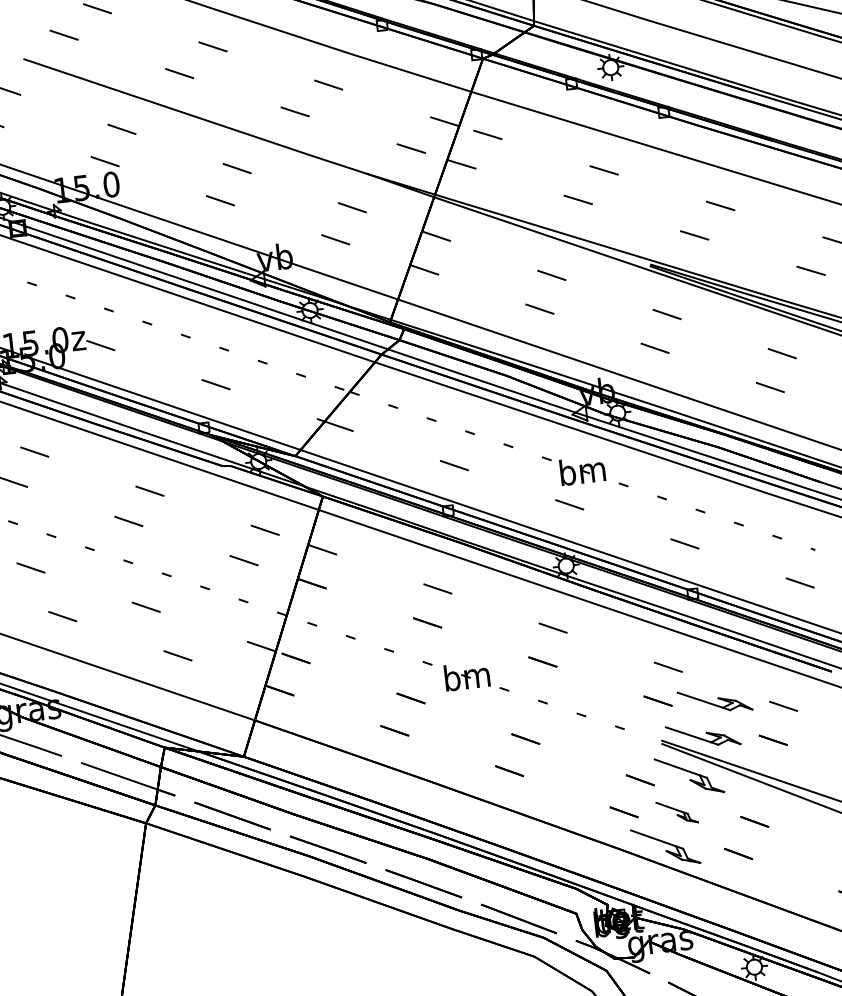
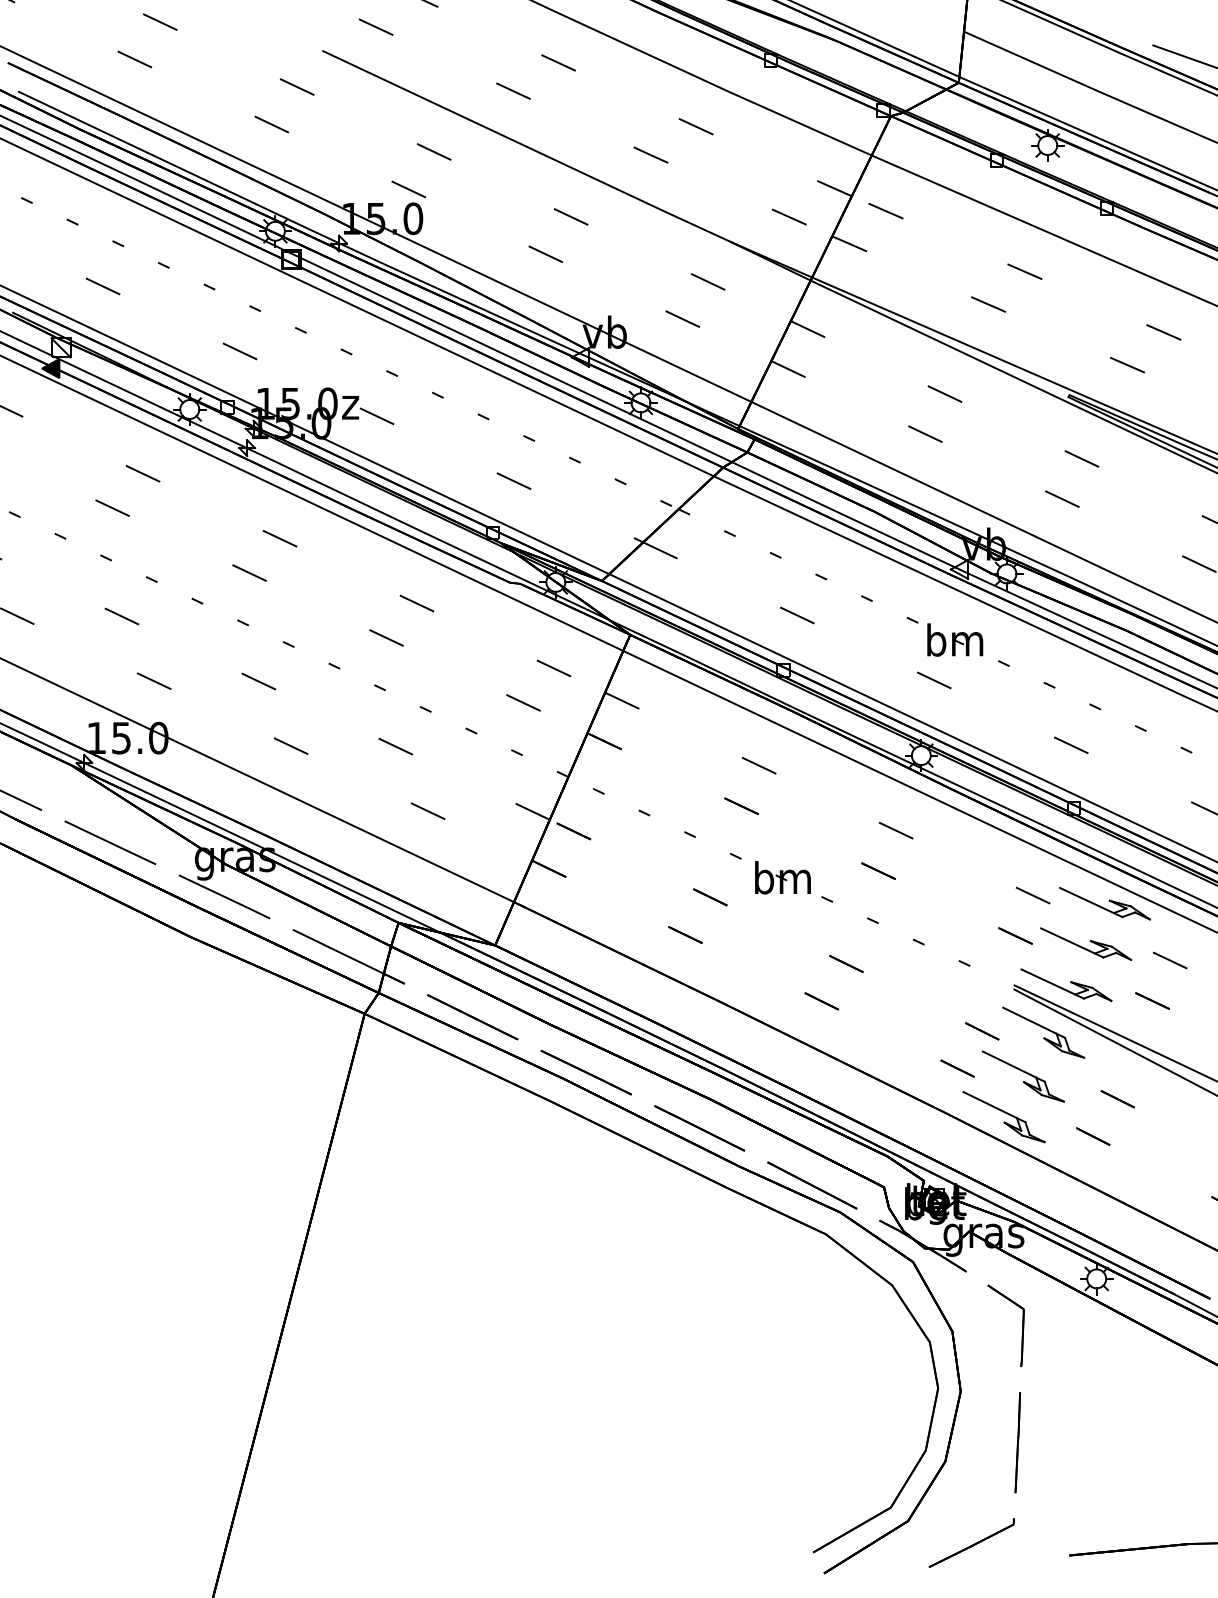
part: (726, 667) -> (1104, 903), added
part: (676, 812) -> (1022, 1076), size x1.67

